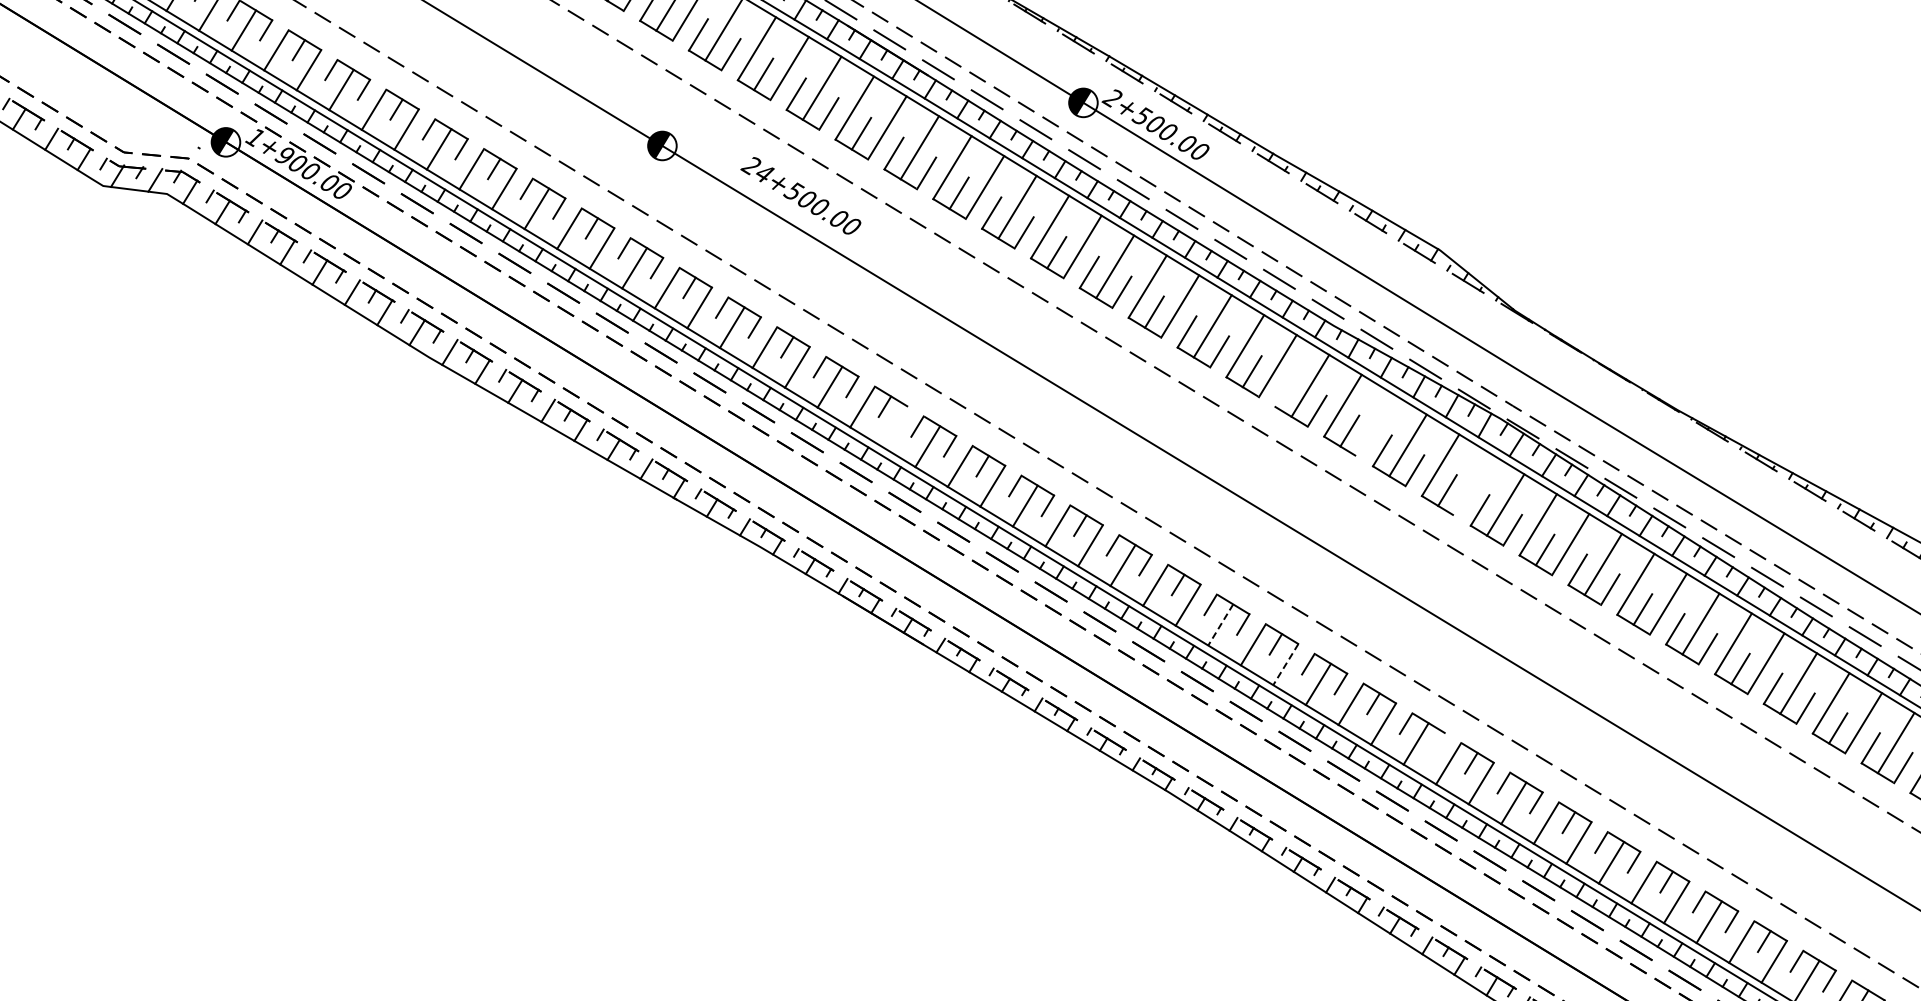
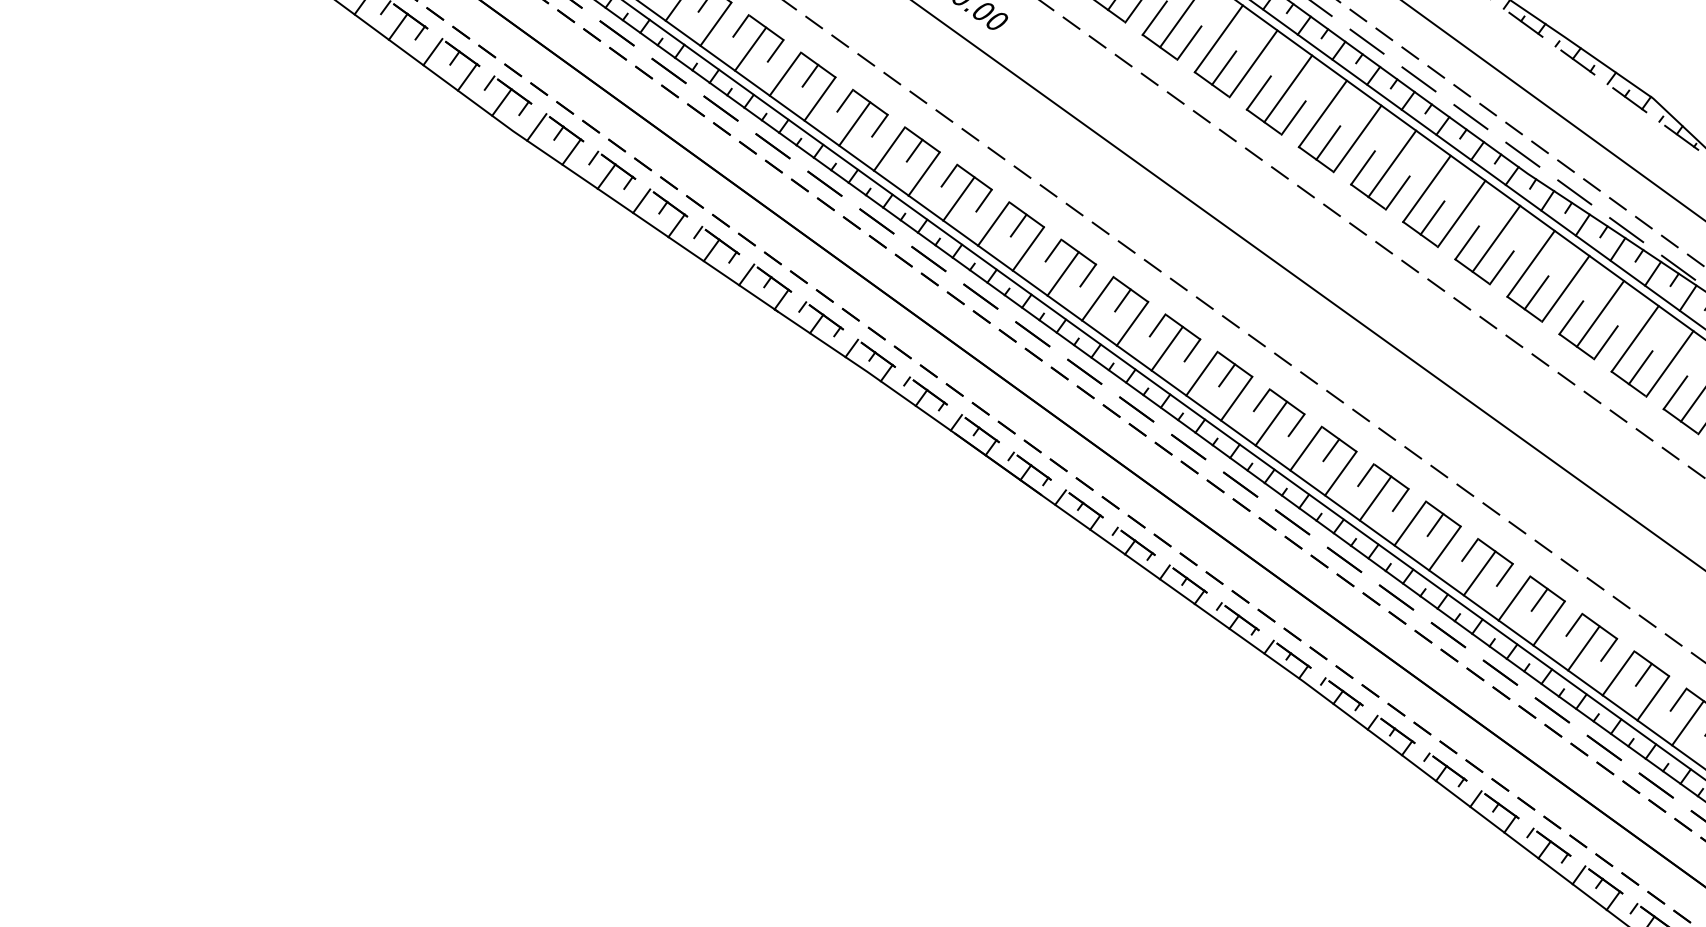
line: (1284, 391) -> (1466, 242), added
line: (1375, 425) -> (1565, 288), added
line: (894, 426) -> (1027, 248), added
line: (1472, 484) -> (1669, 363), added
line: (1220, 625) -> (1375, 499), dashed -> solid
line: (1285, 665) -> (1444, 549), dashed -> solid
line: (1438, 743) -> (1608, 649), added

